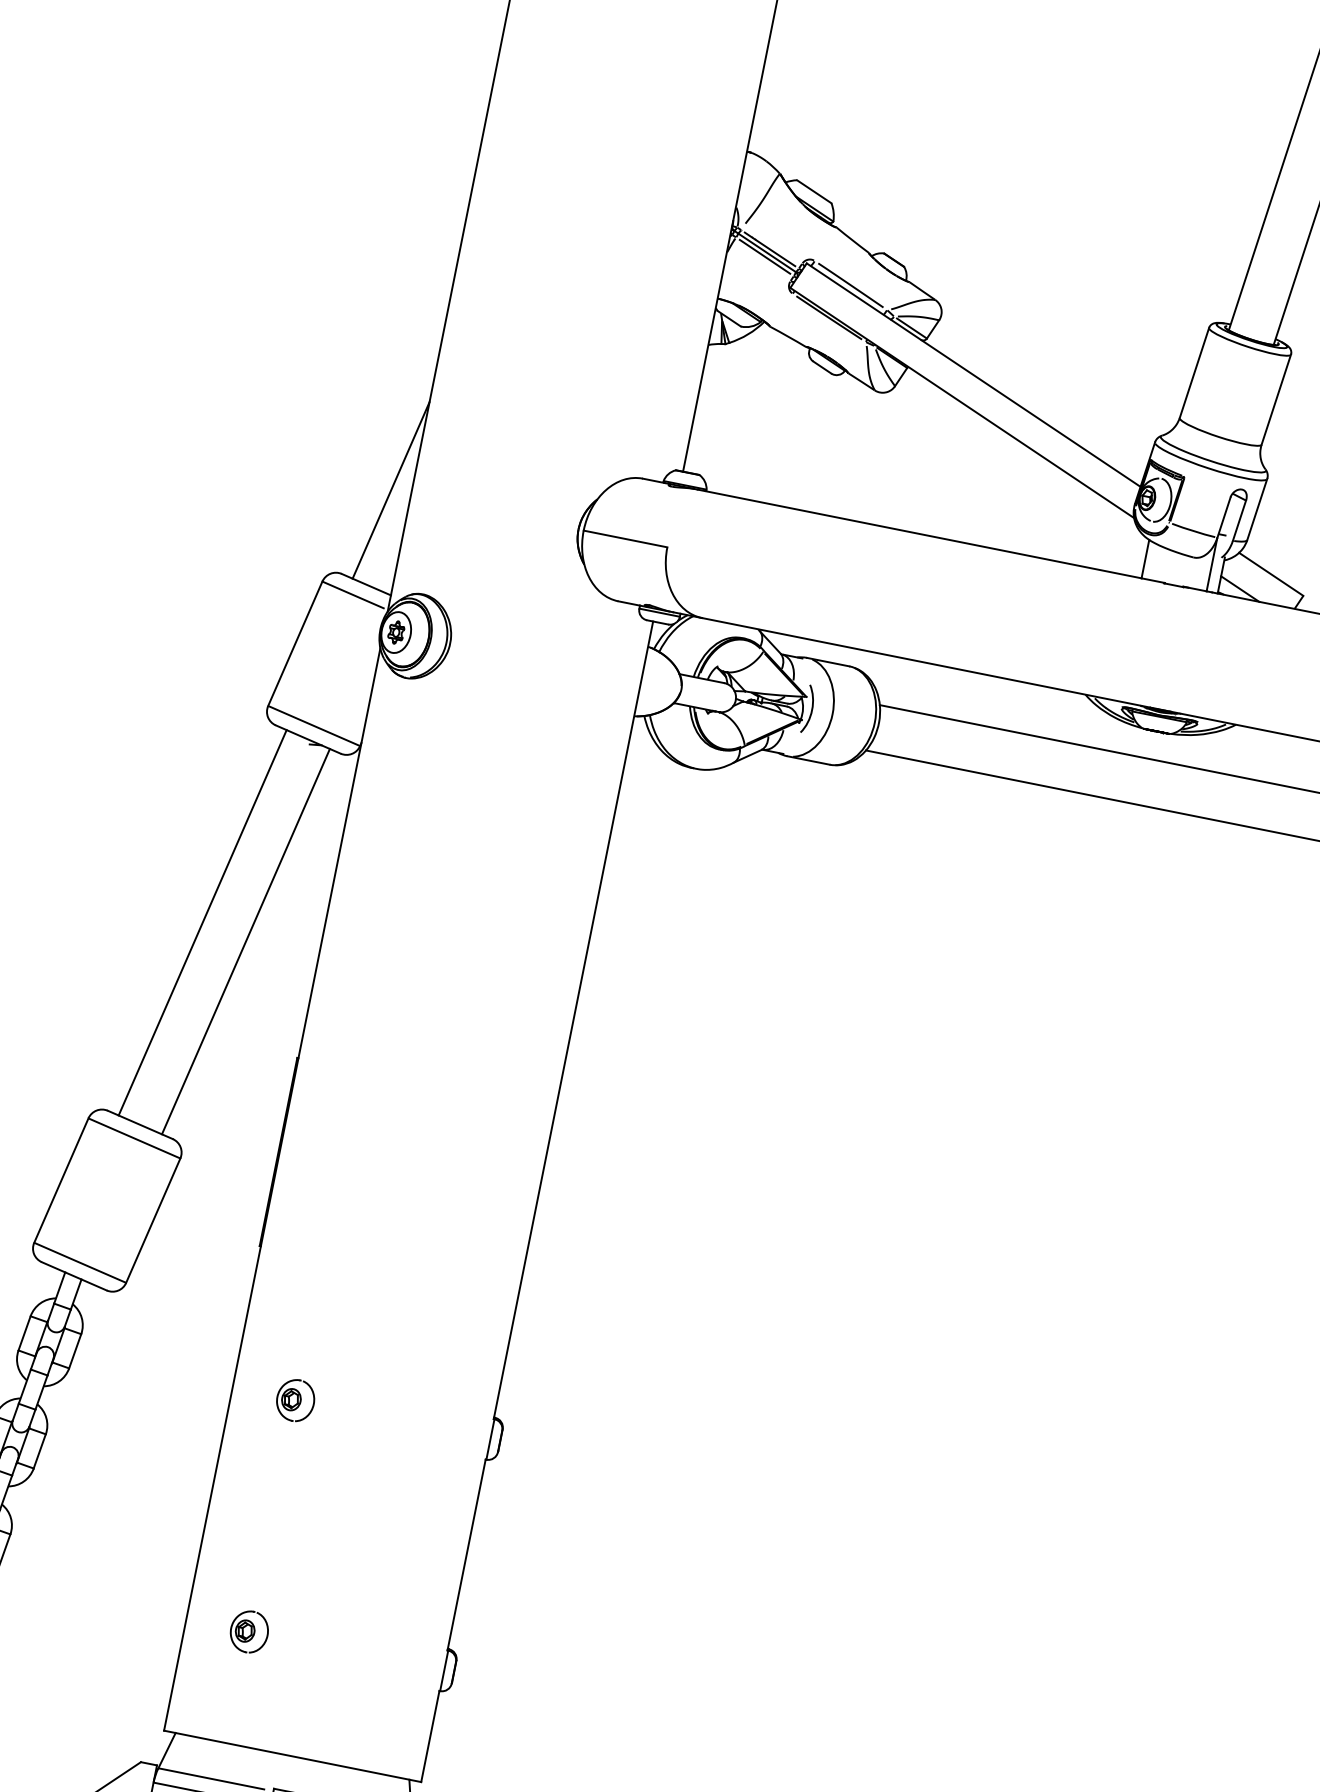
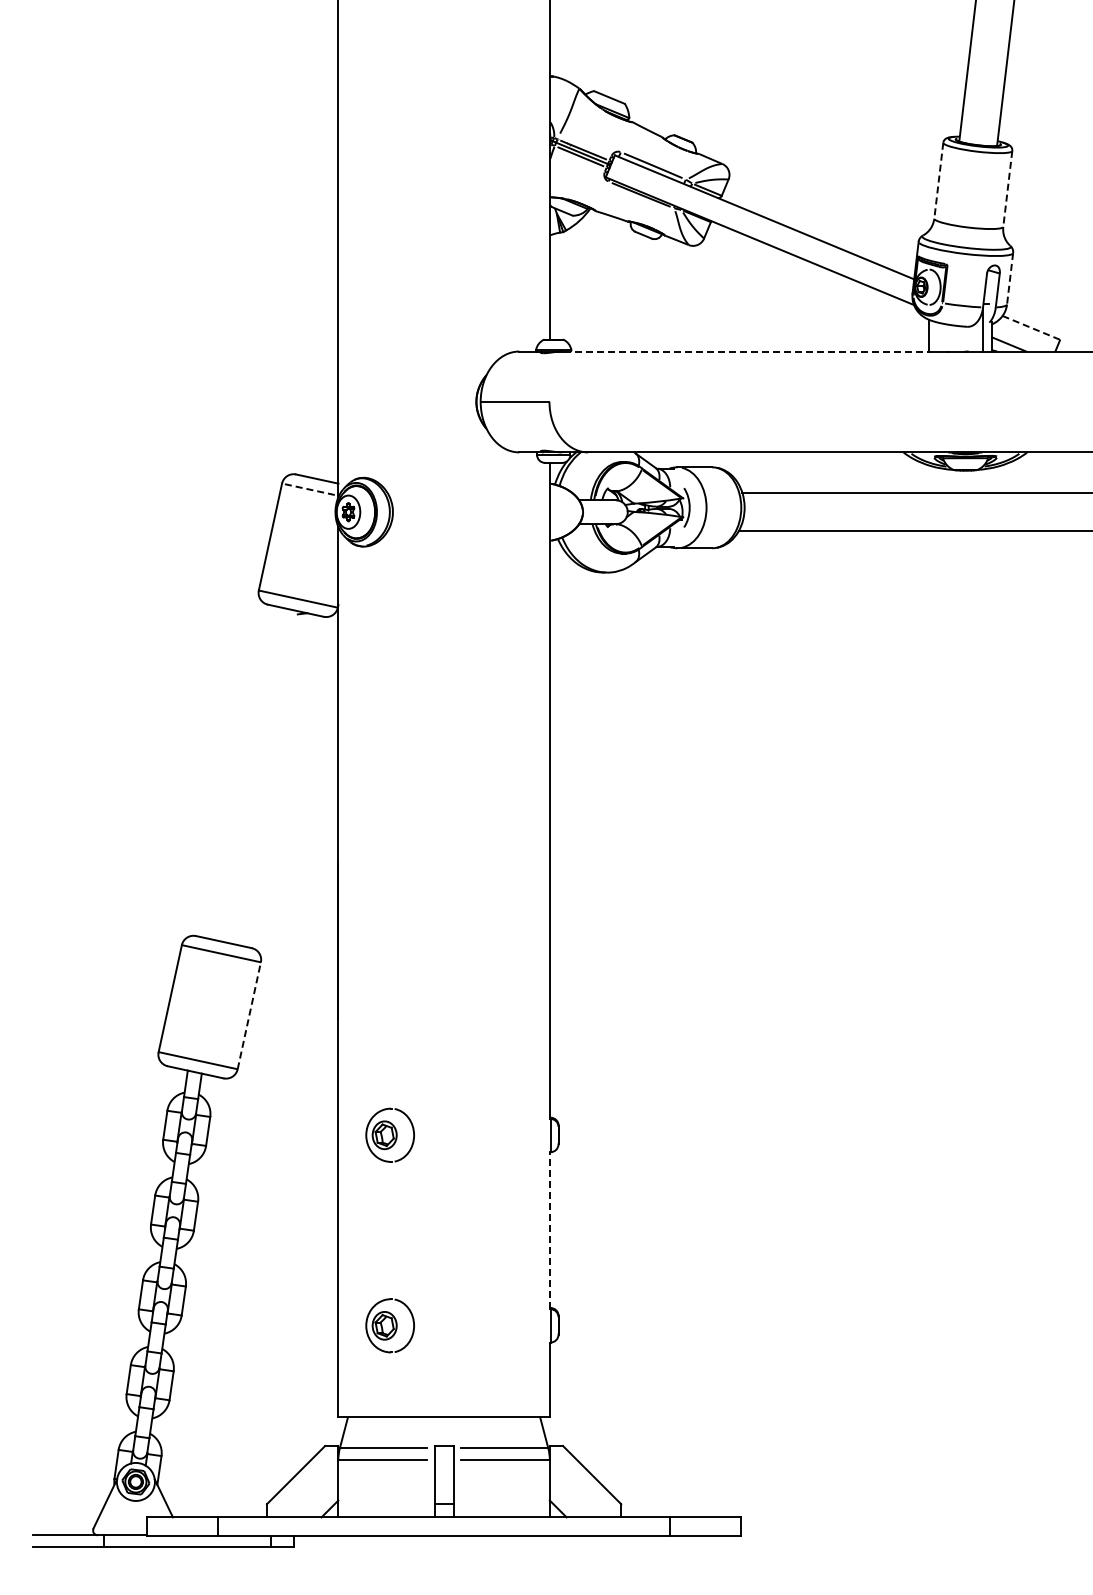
line: (1193, 373) -> (938, 181), solid -> dashed
line: (1275, 400) -> (1007, 189), solid -> dashed
line: (390, 490) -> (321, 400), removed
line: (1257, 509) -> (1010, 278), solid -> dashed
line: (919, 533) -> (746, 351), solid -> dashed
line: (1271, 575) -> (1031, 328), solid -> dashed
line: (353, 595) -> (308, 489), solid -> dashed
line: (202, 922) -> (241, 772), removed
line: (245, 941) -> (278, 780), removed
line: (153, 1220) -> (249, 1015), solid -> dashed
part: (295, 1400) -> (390, 1135), size x1.6
line: (466, 1554) -> (549, 1230), solid -> dashed
part: (249, 1631) -> (390, 1325), size x1.6

